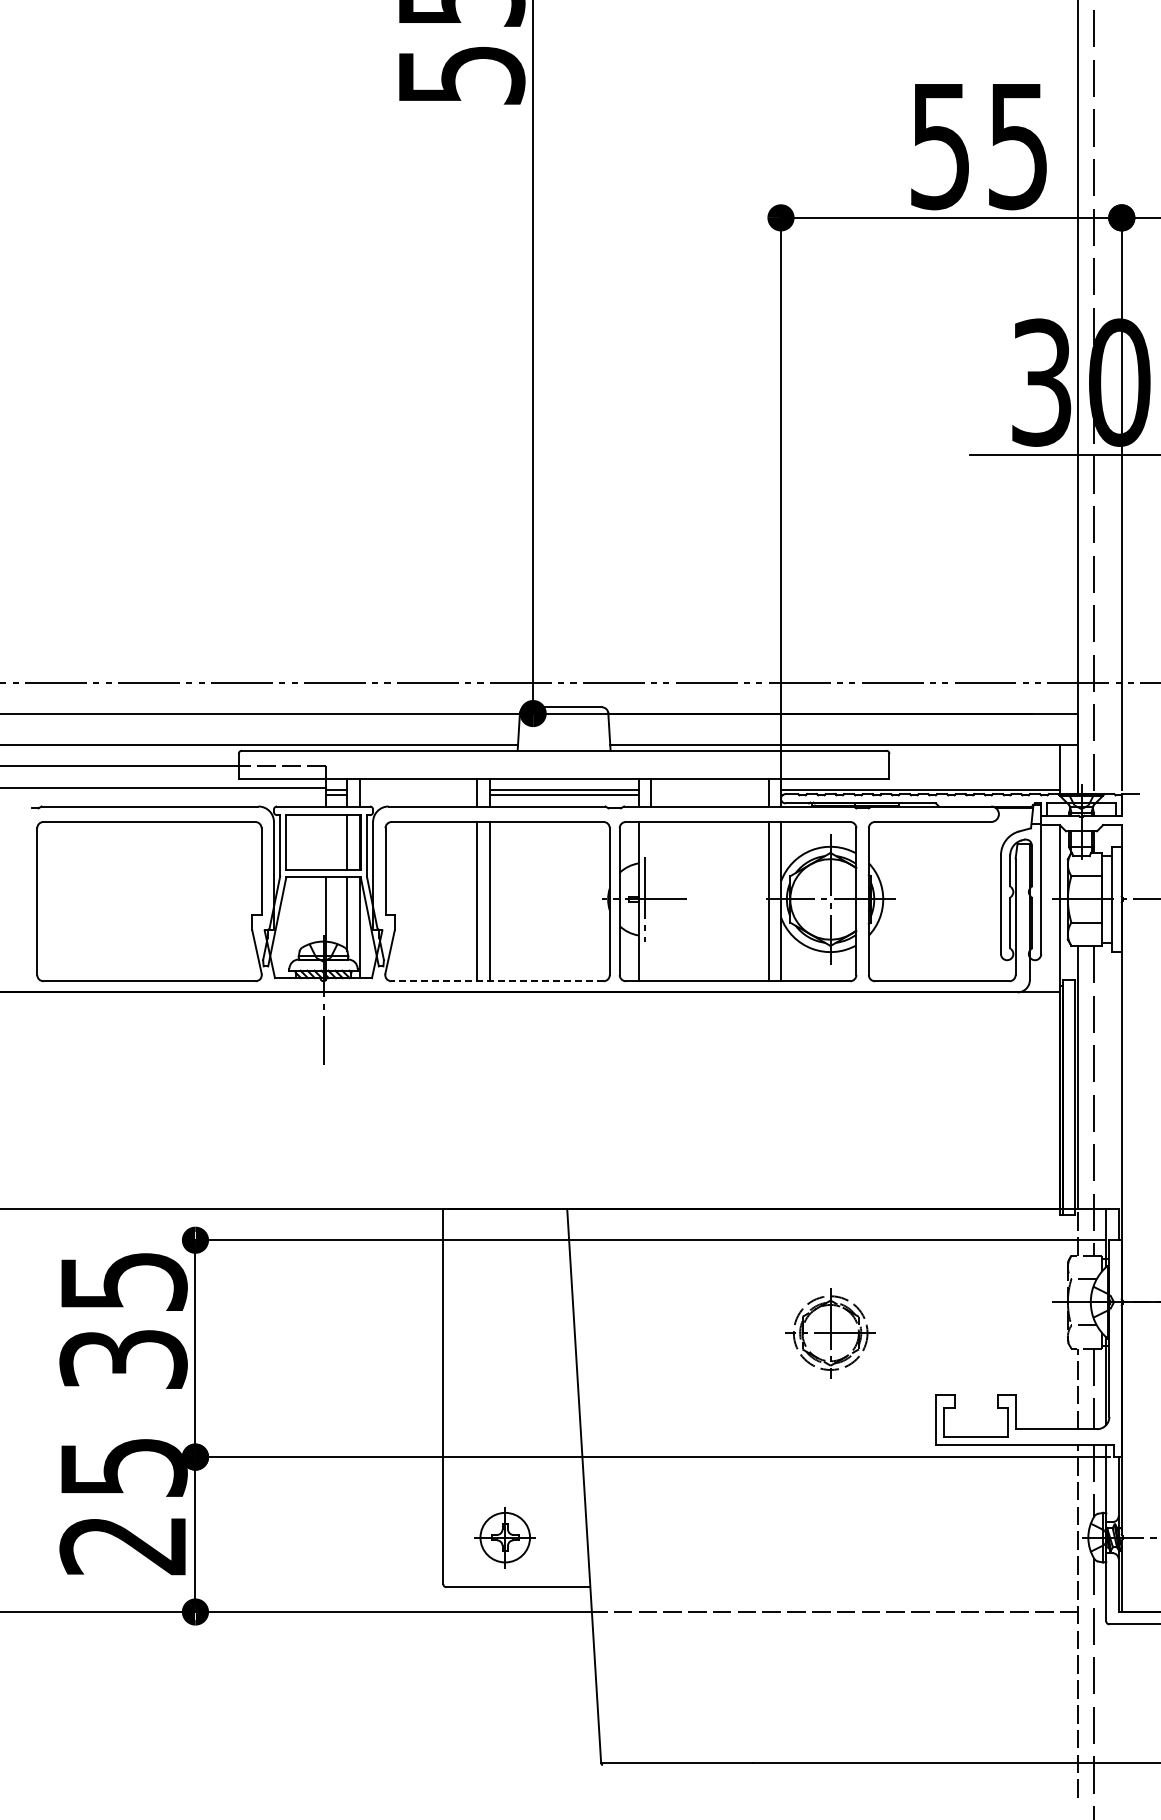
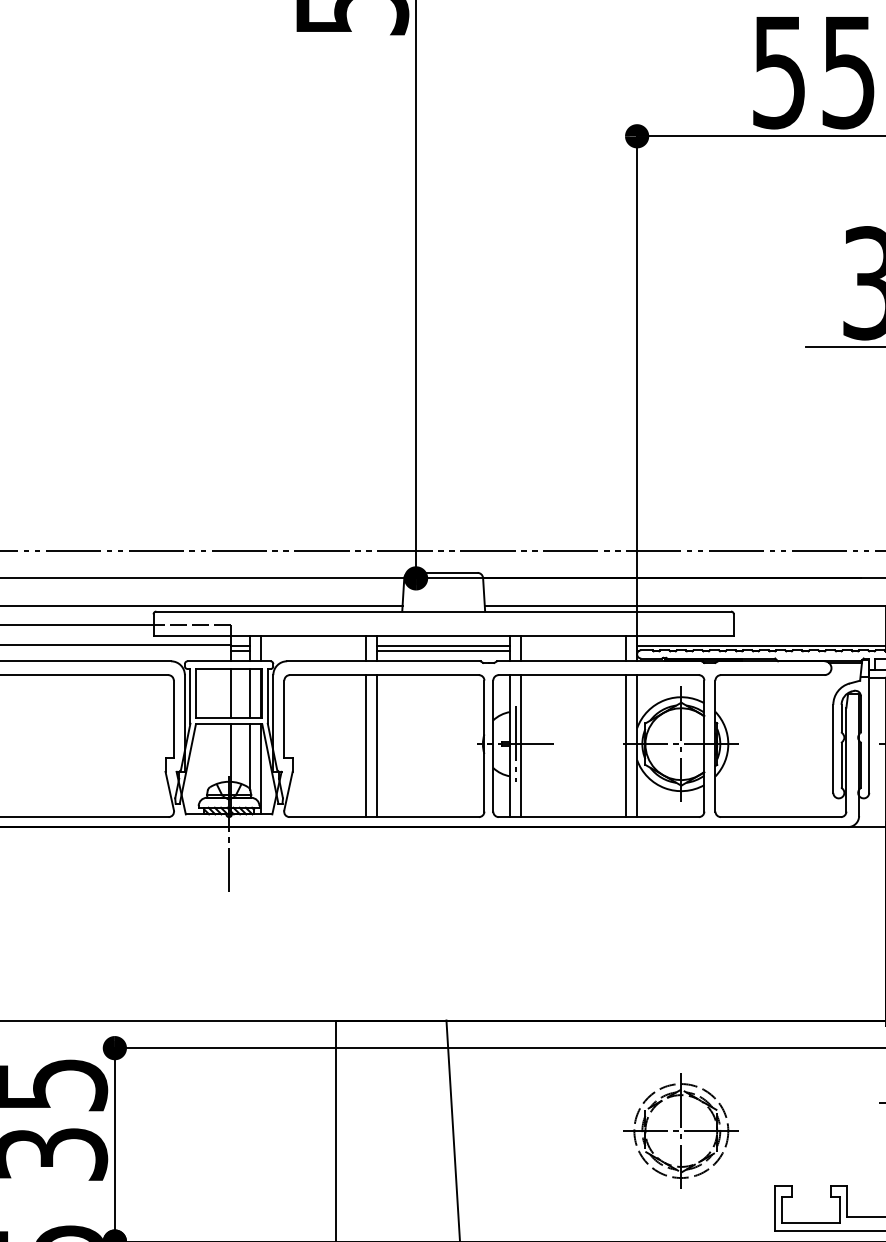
line: (325, 842) -> (230, 693), added
line: (650, 901) -> (520, 746), added
line: (497, 981) -> (384, 817), dashed -> solid
part: (830, 1332) -> (681, 1130), size x1.43

